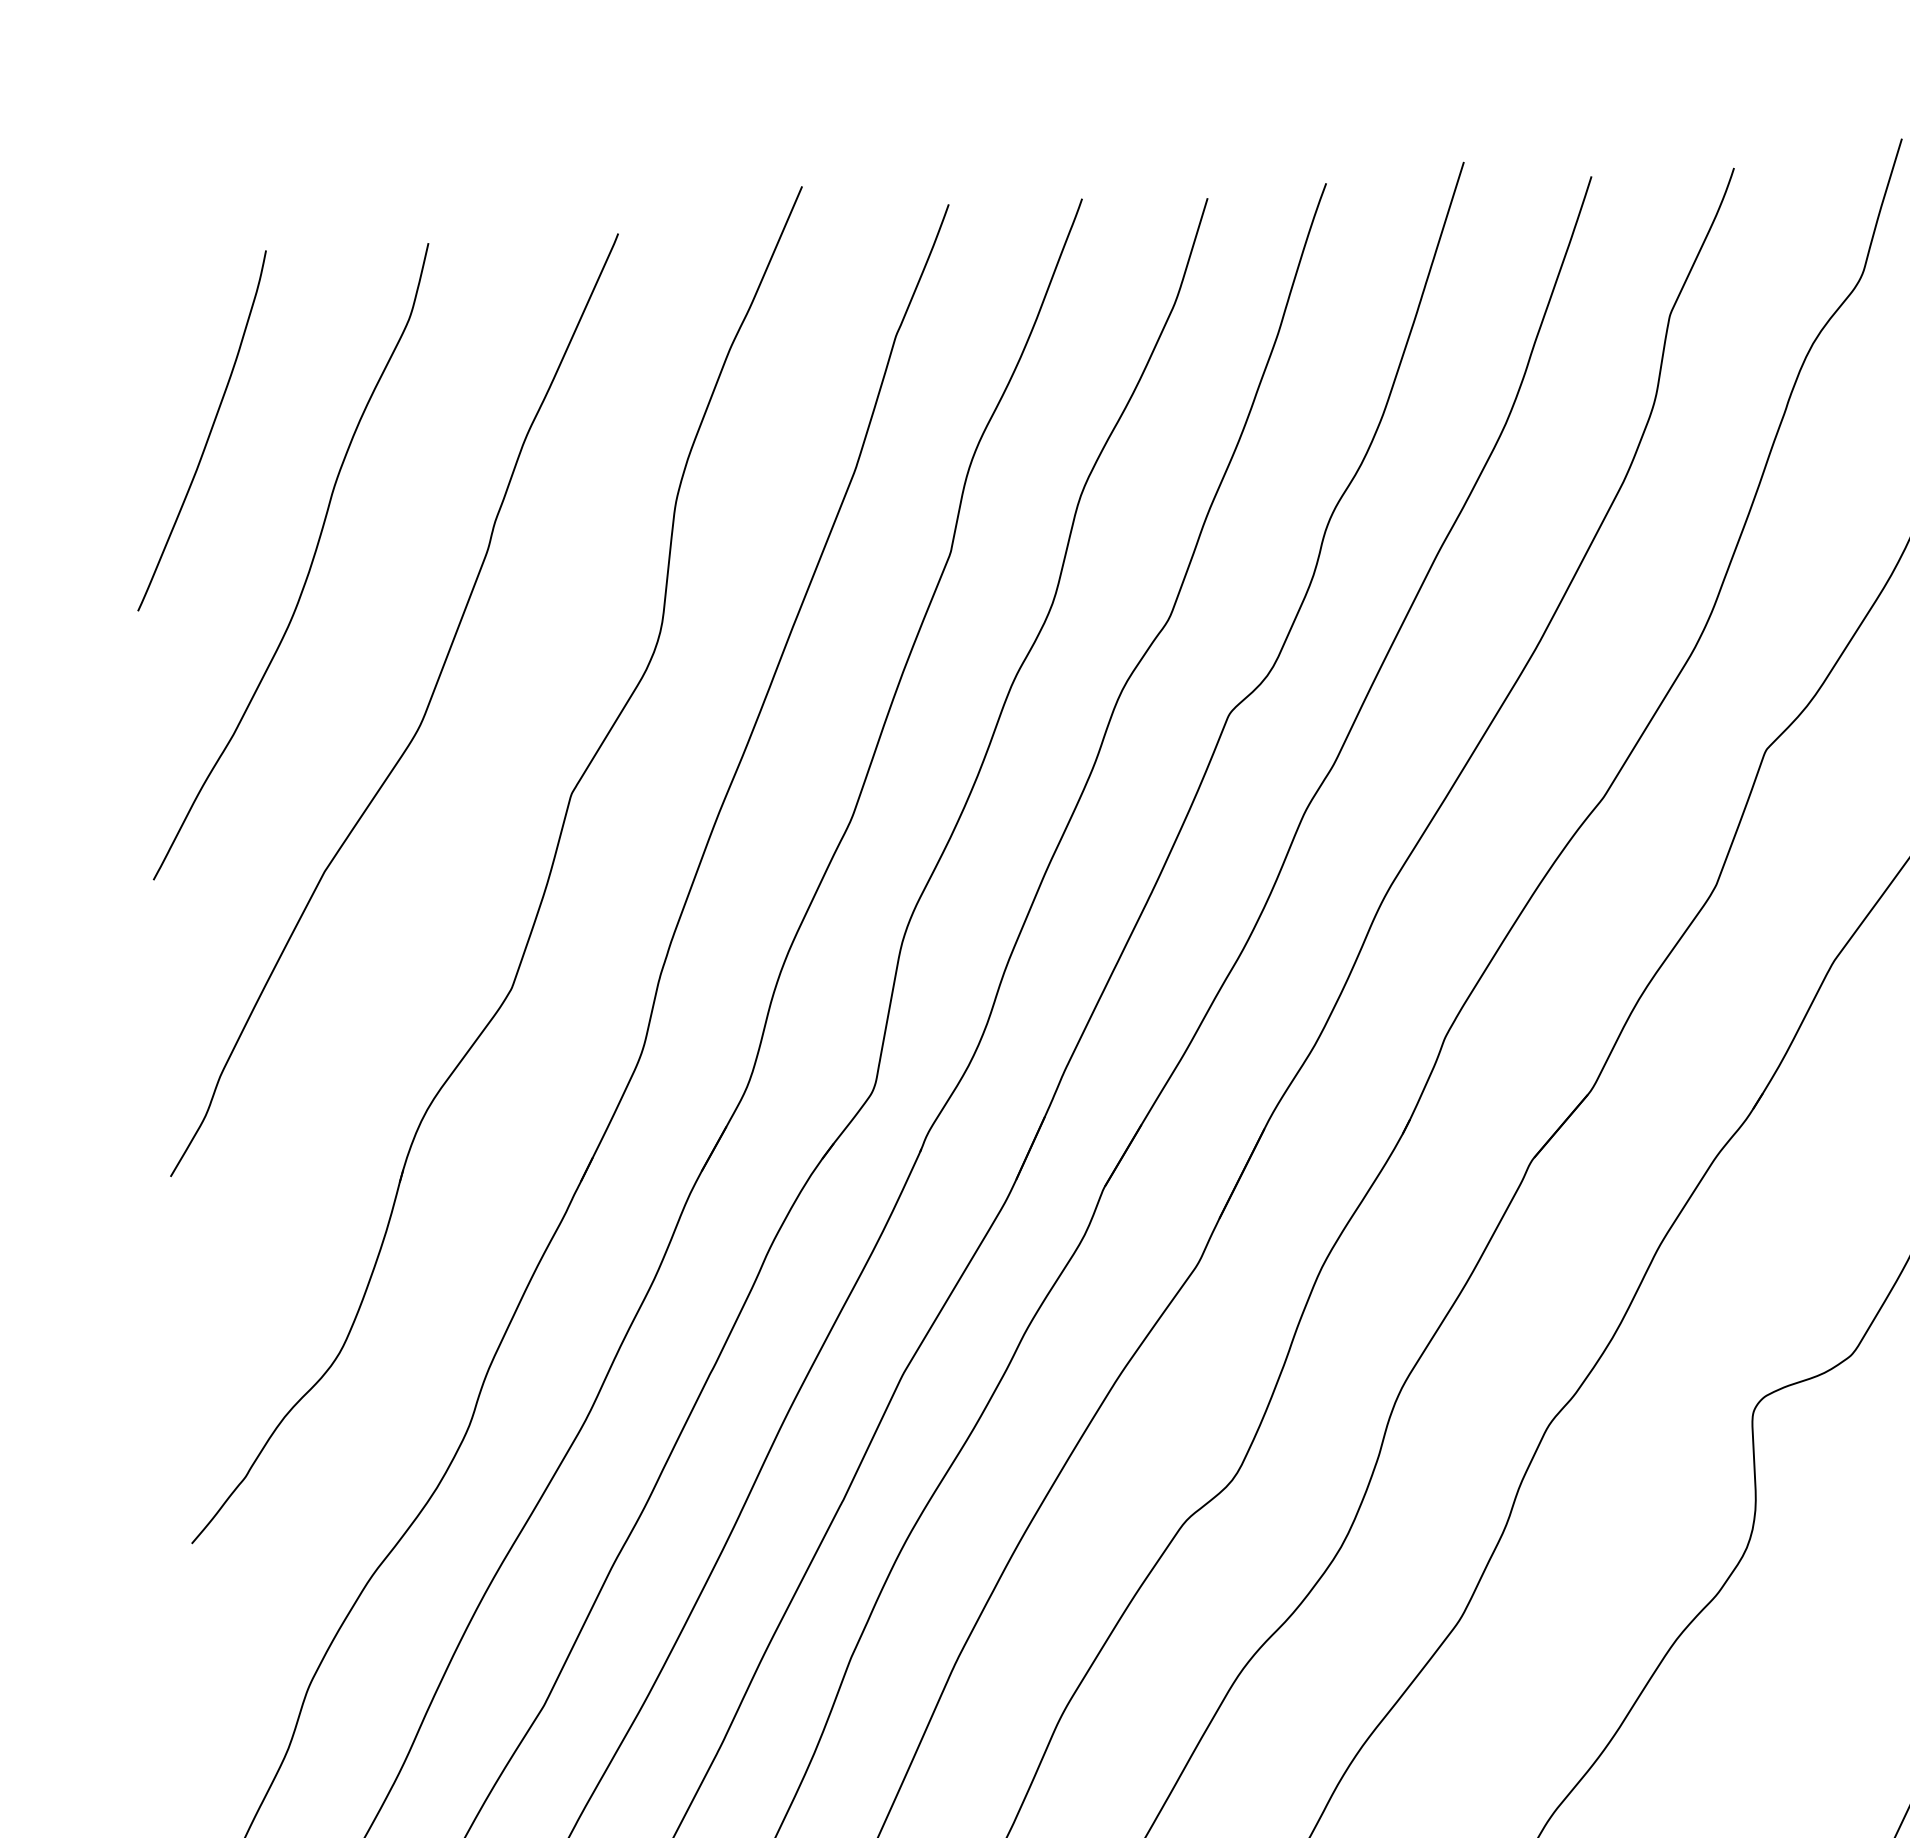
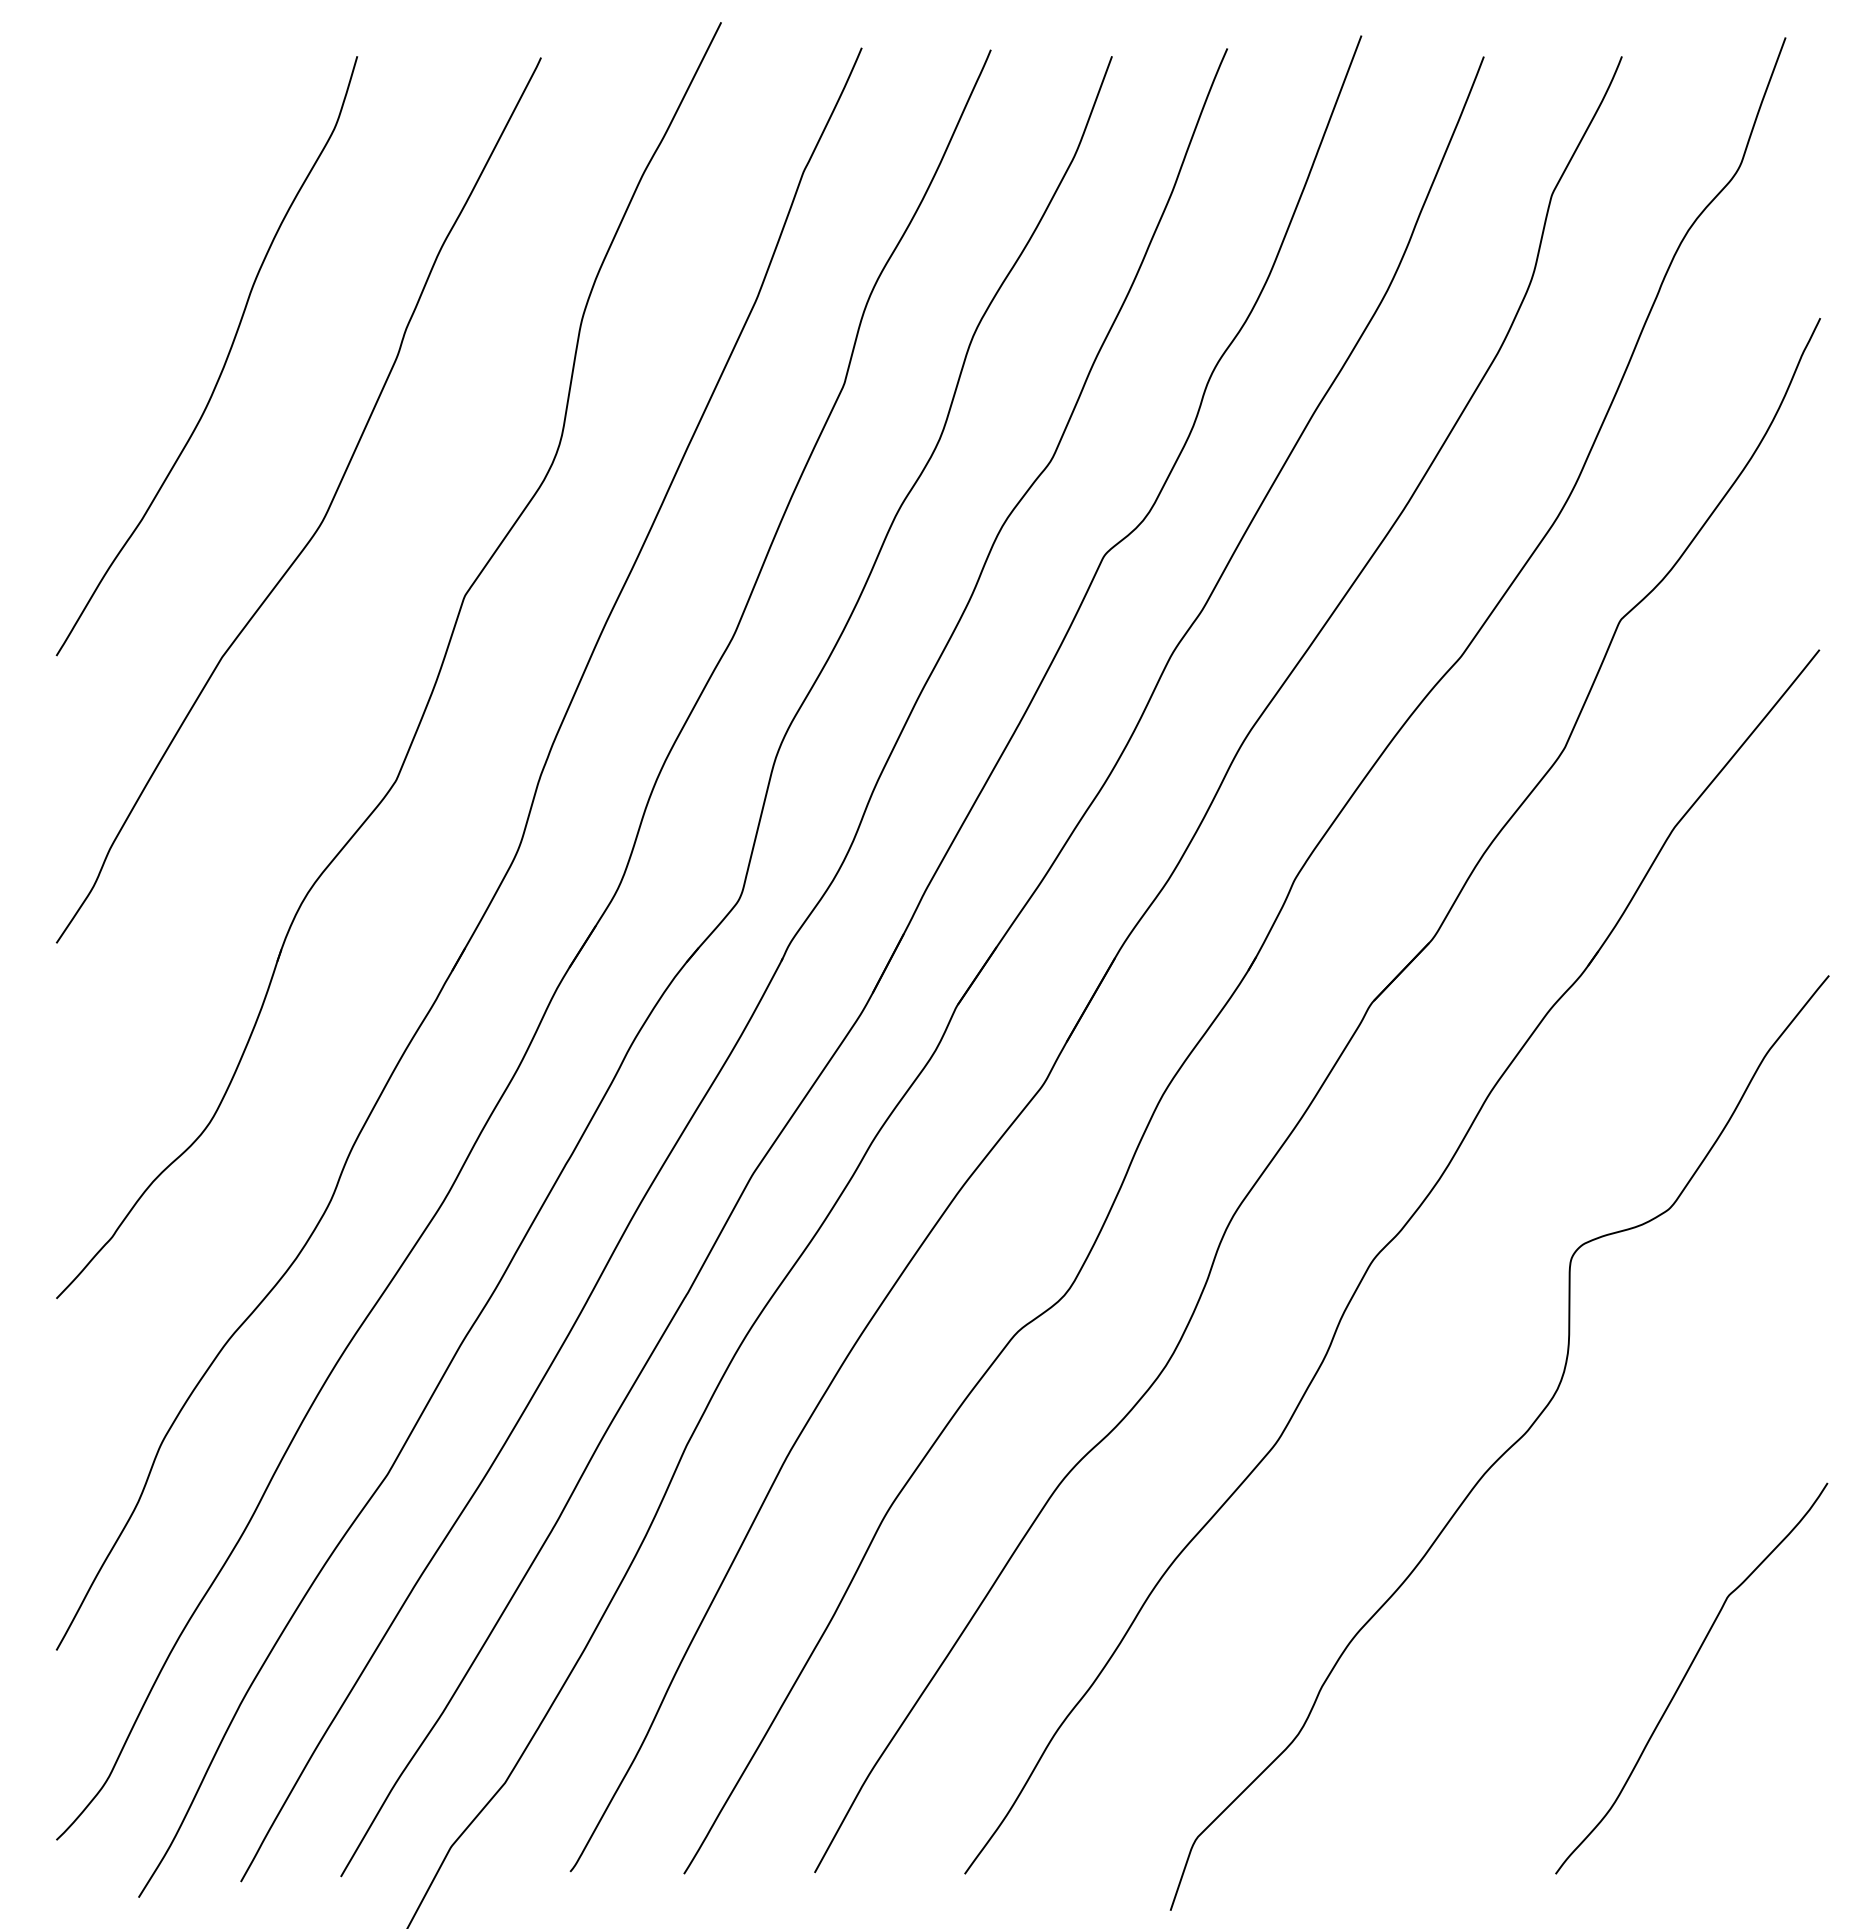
curve: (208, 434) -> (134, 228), removed

